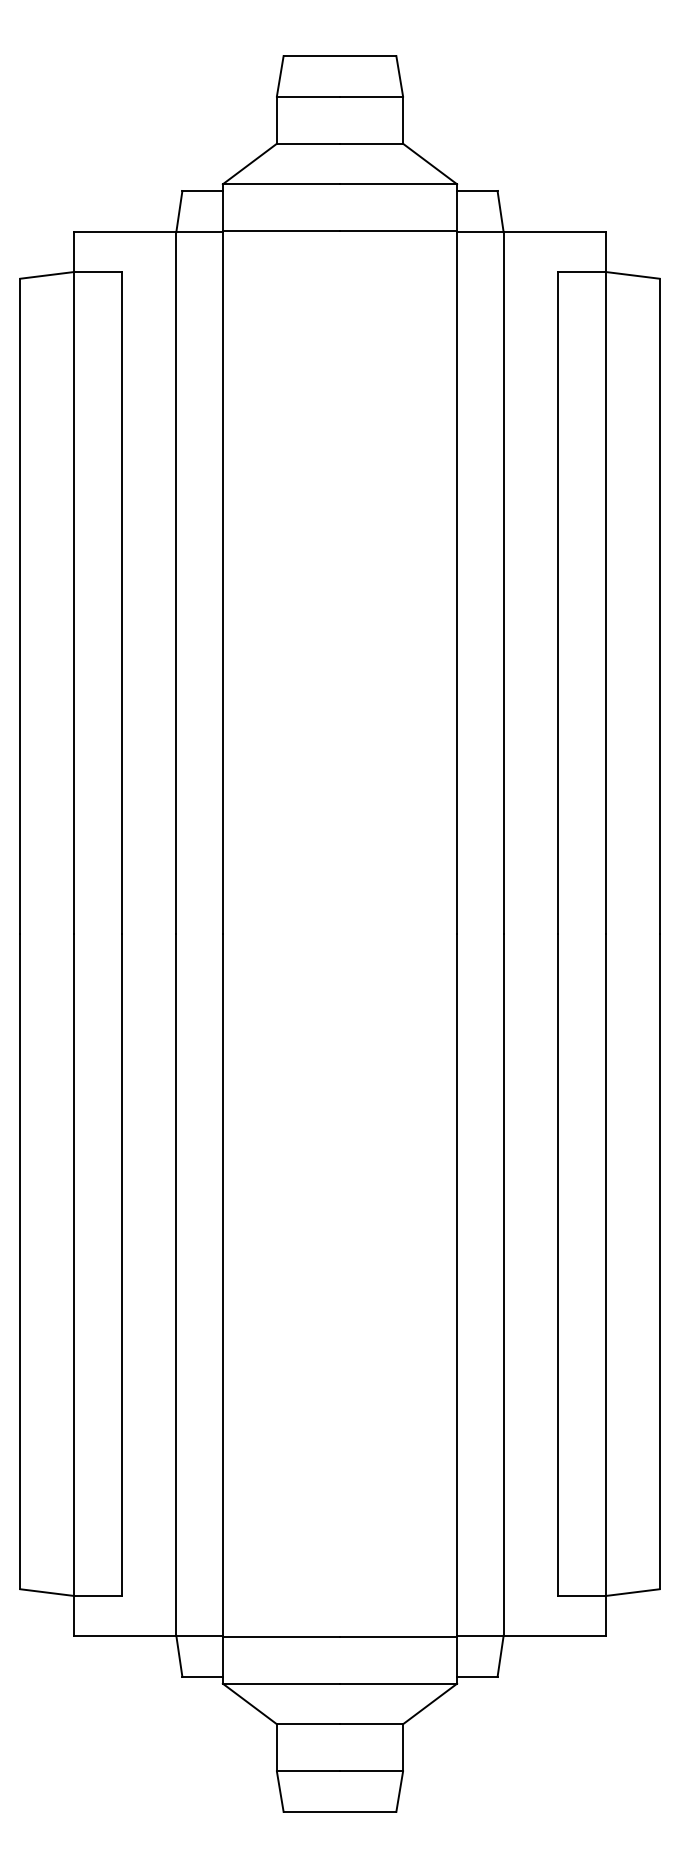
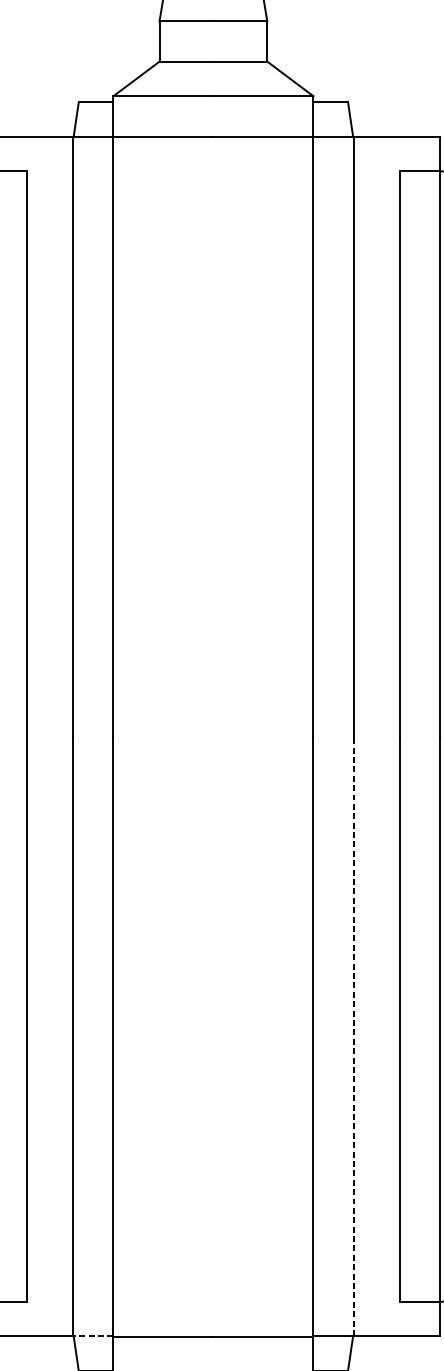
line: (504, 1284) -> (353, 1035), solid -> dashed
line: (199, 1635) -> (93, 1335), solid -> dashed

